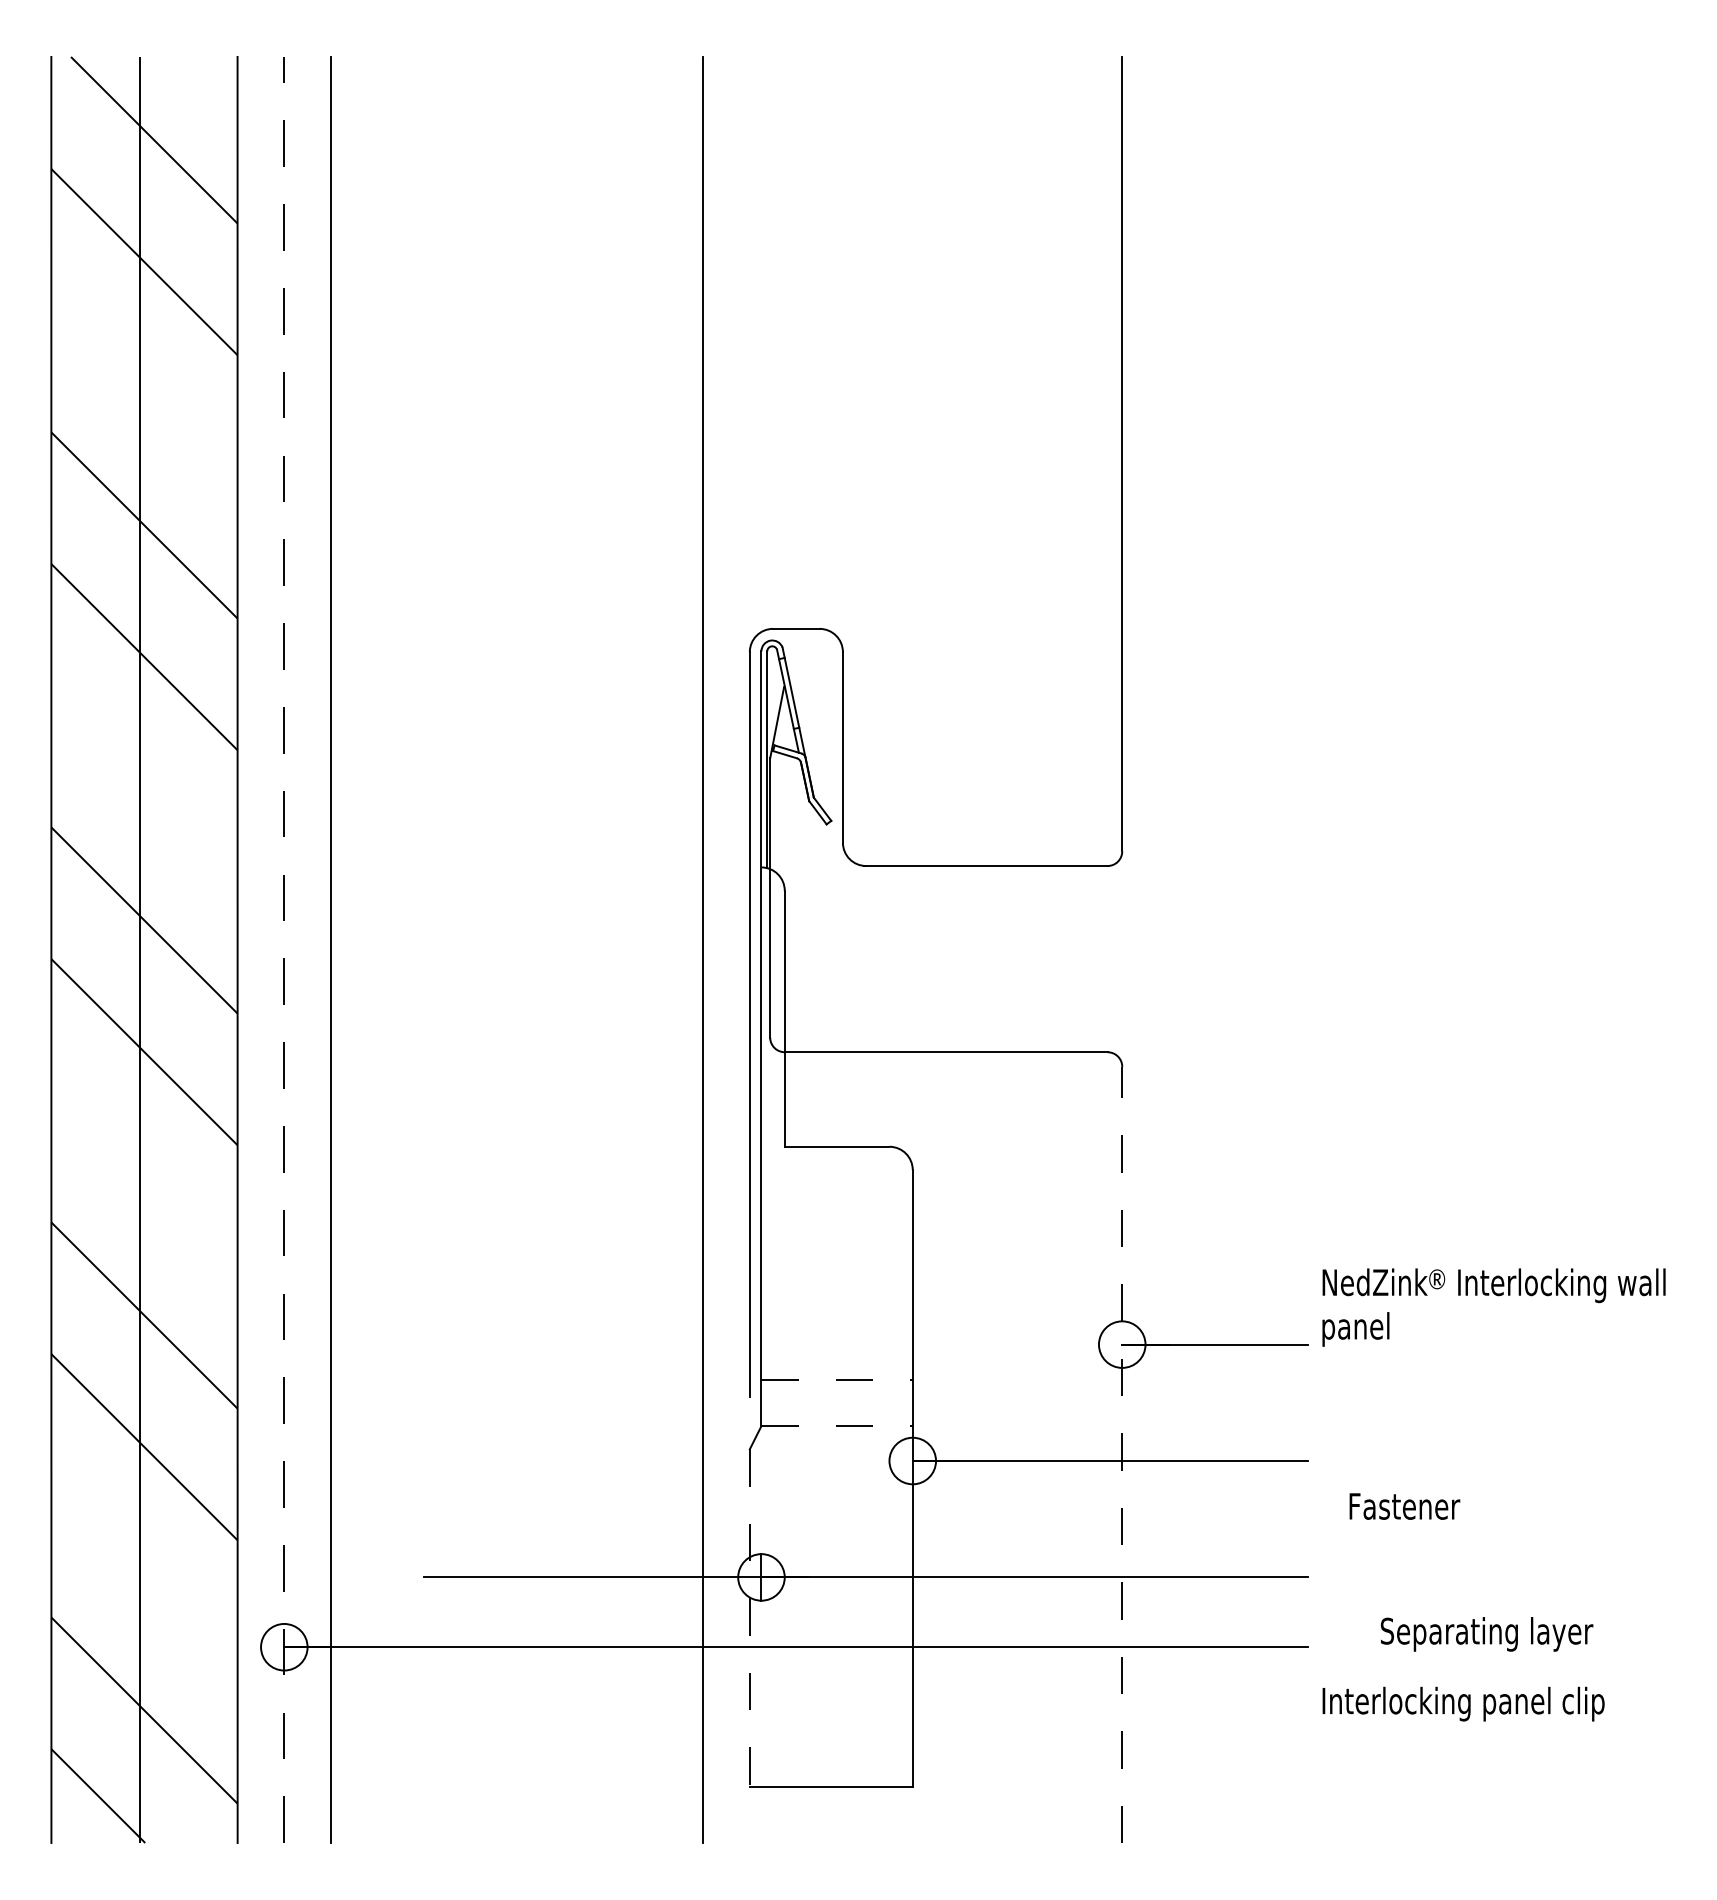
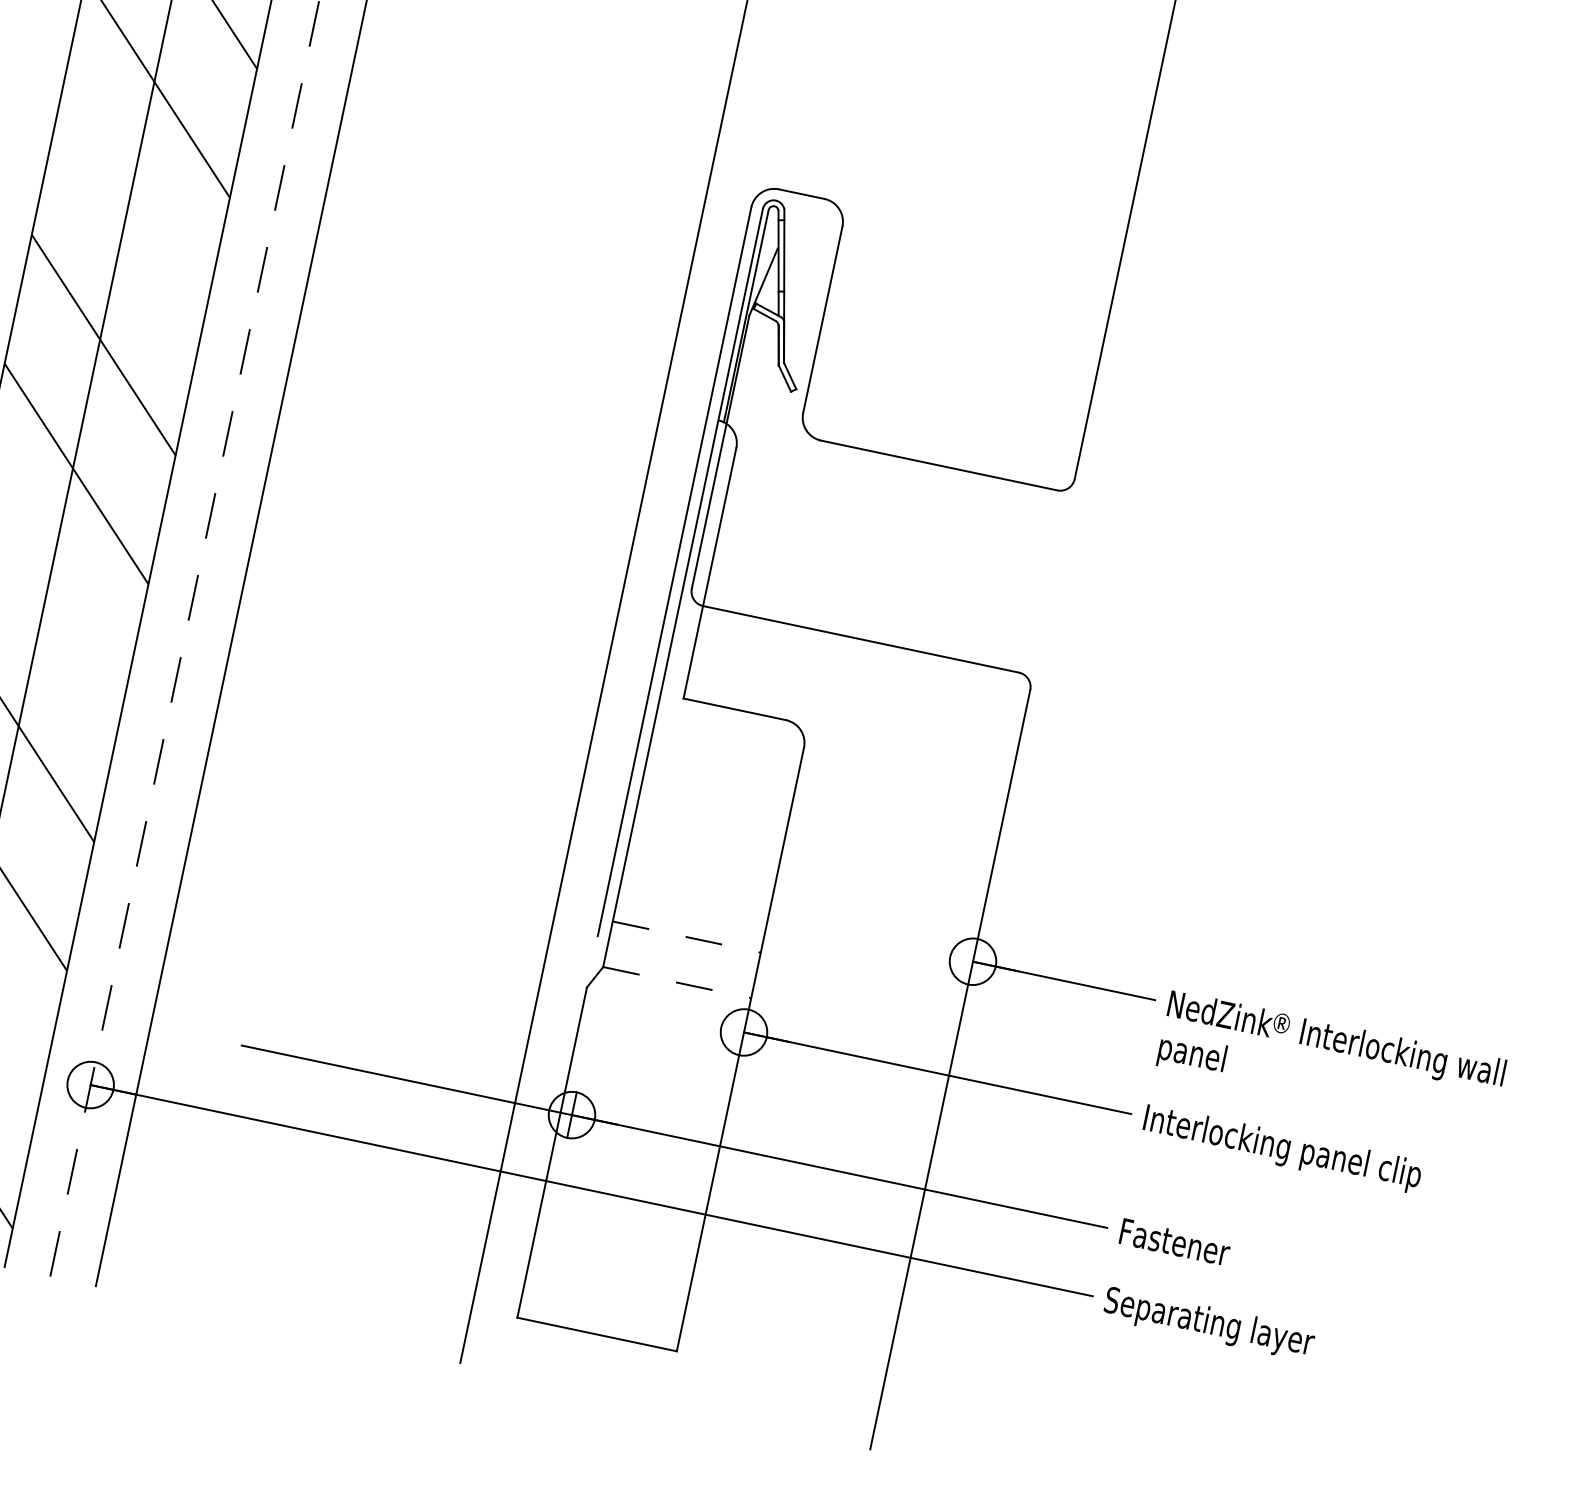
text: (1493, 1307) -> (1331, 1062), moved
line: (1122, 1454) -> (950, 1069), dashed -> solid
text: (1404, 1506) -> (1174, 1242), moved
line: (749, 1618) -> (551, 1152), dashed -> solid
text: (1486, 1634) -> (1208, 1323), moved
text: (1463, 1703) -> (1282, 1148), moved

